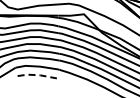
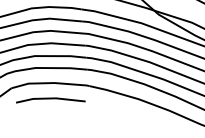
line: (37, 75) -> (51, 99), dashed -> solid

